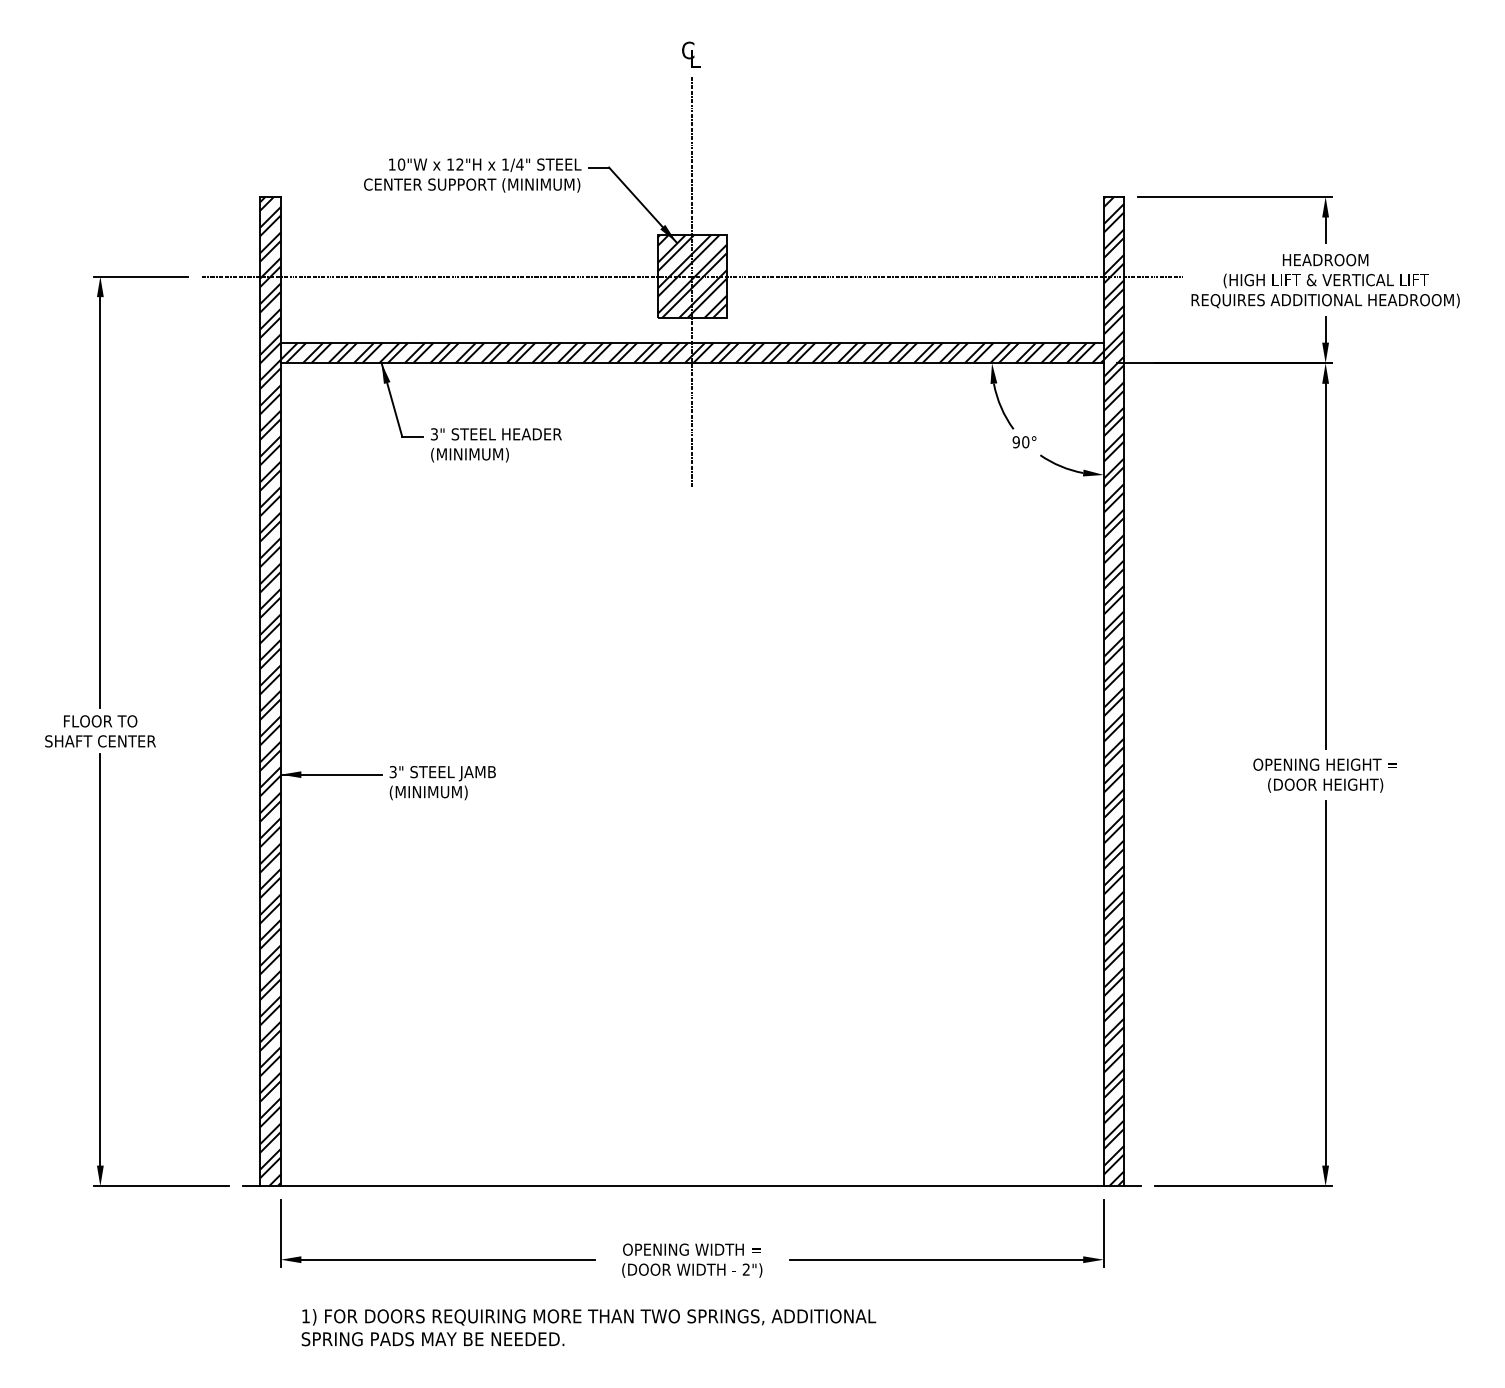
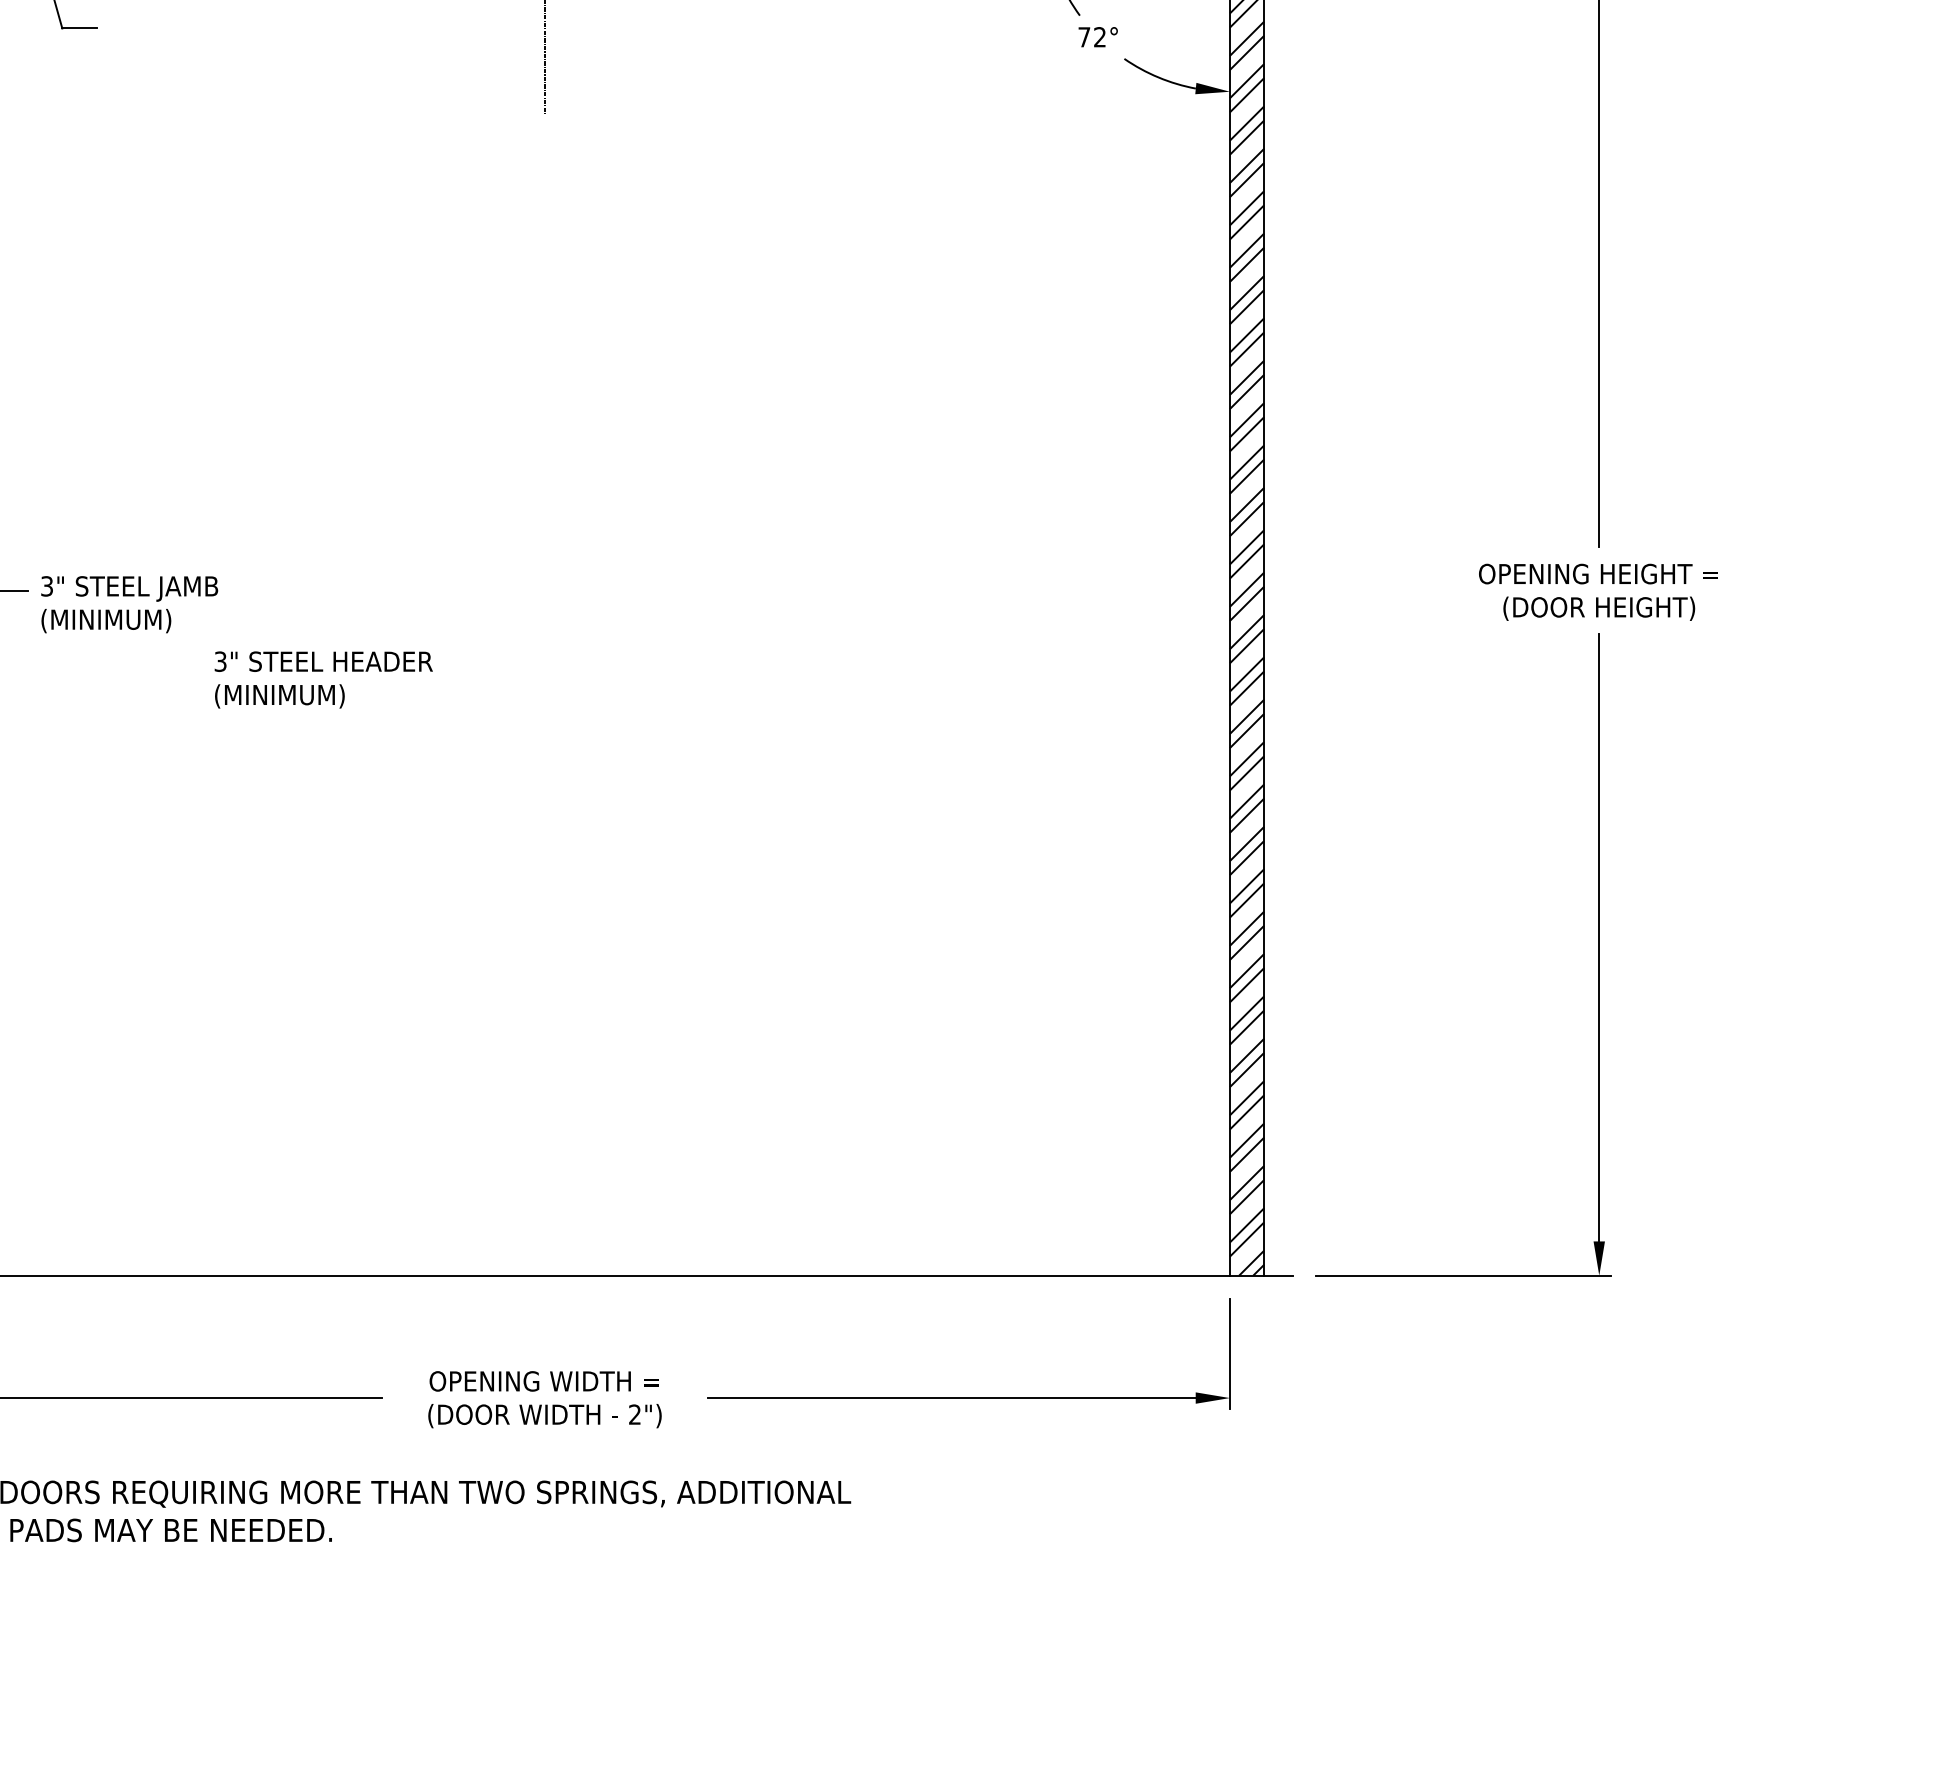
text: (1020, 442) -> (1091, 37), 90° -> 72°
text: (496, 445) -> (323, 680), moved

